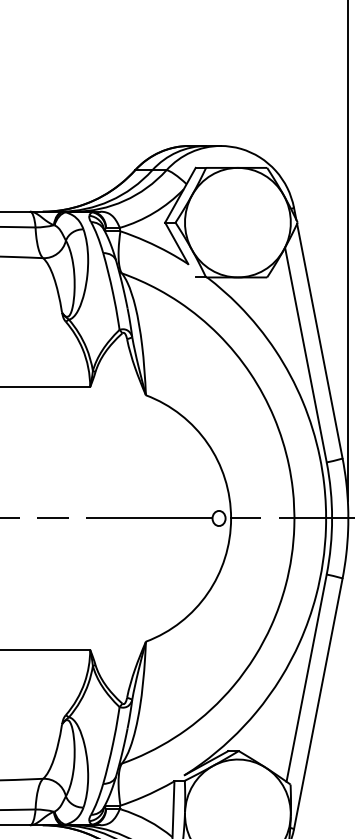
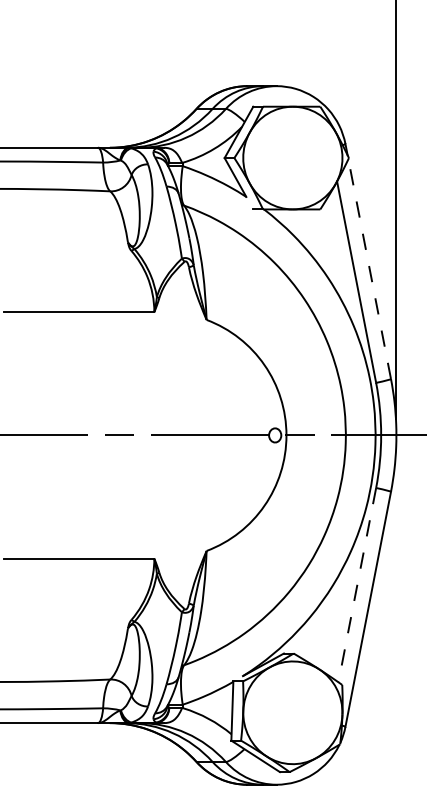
line: (319, 341) -> (369, 269), solid -> dashed
line: (306, 678) -> (357, 585), solid -> dashed

